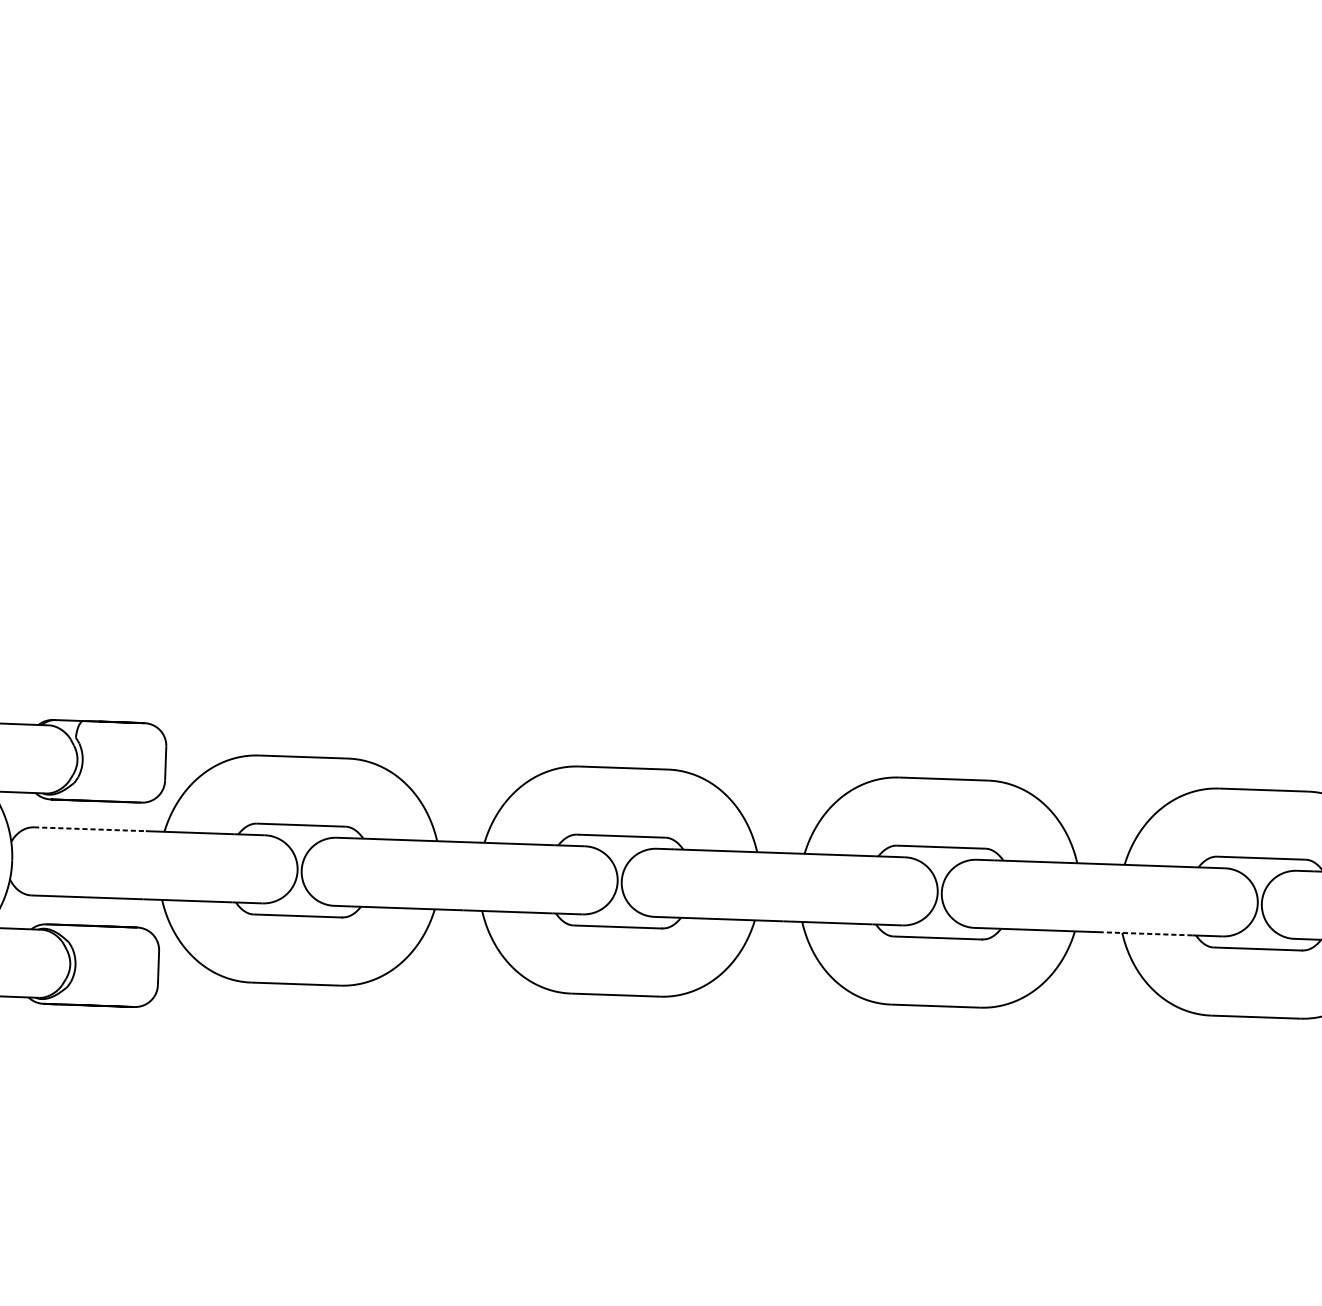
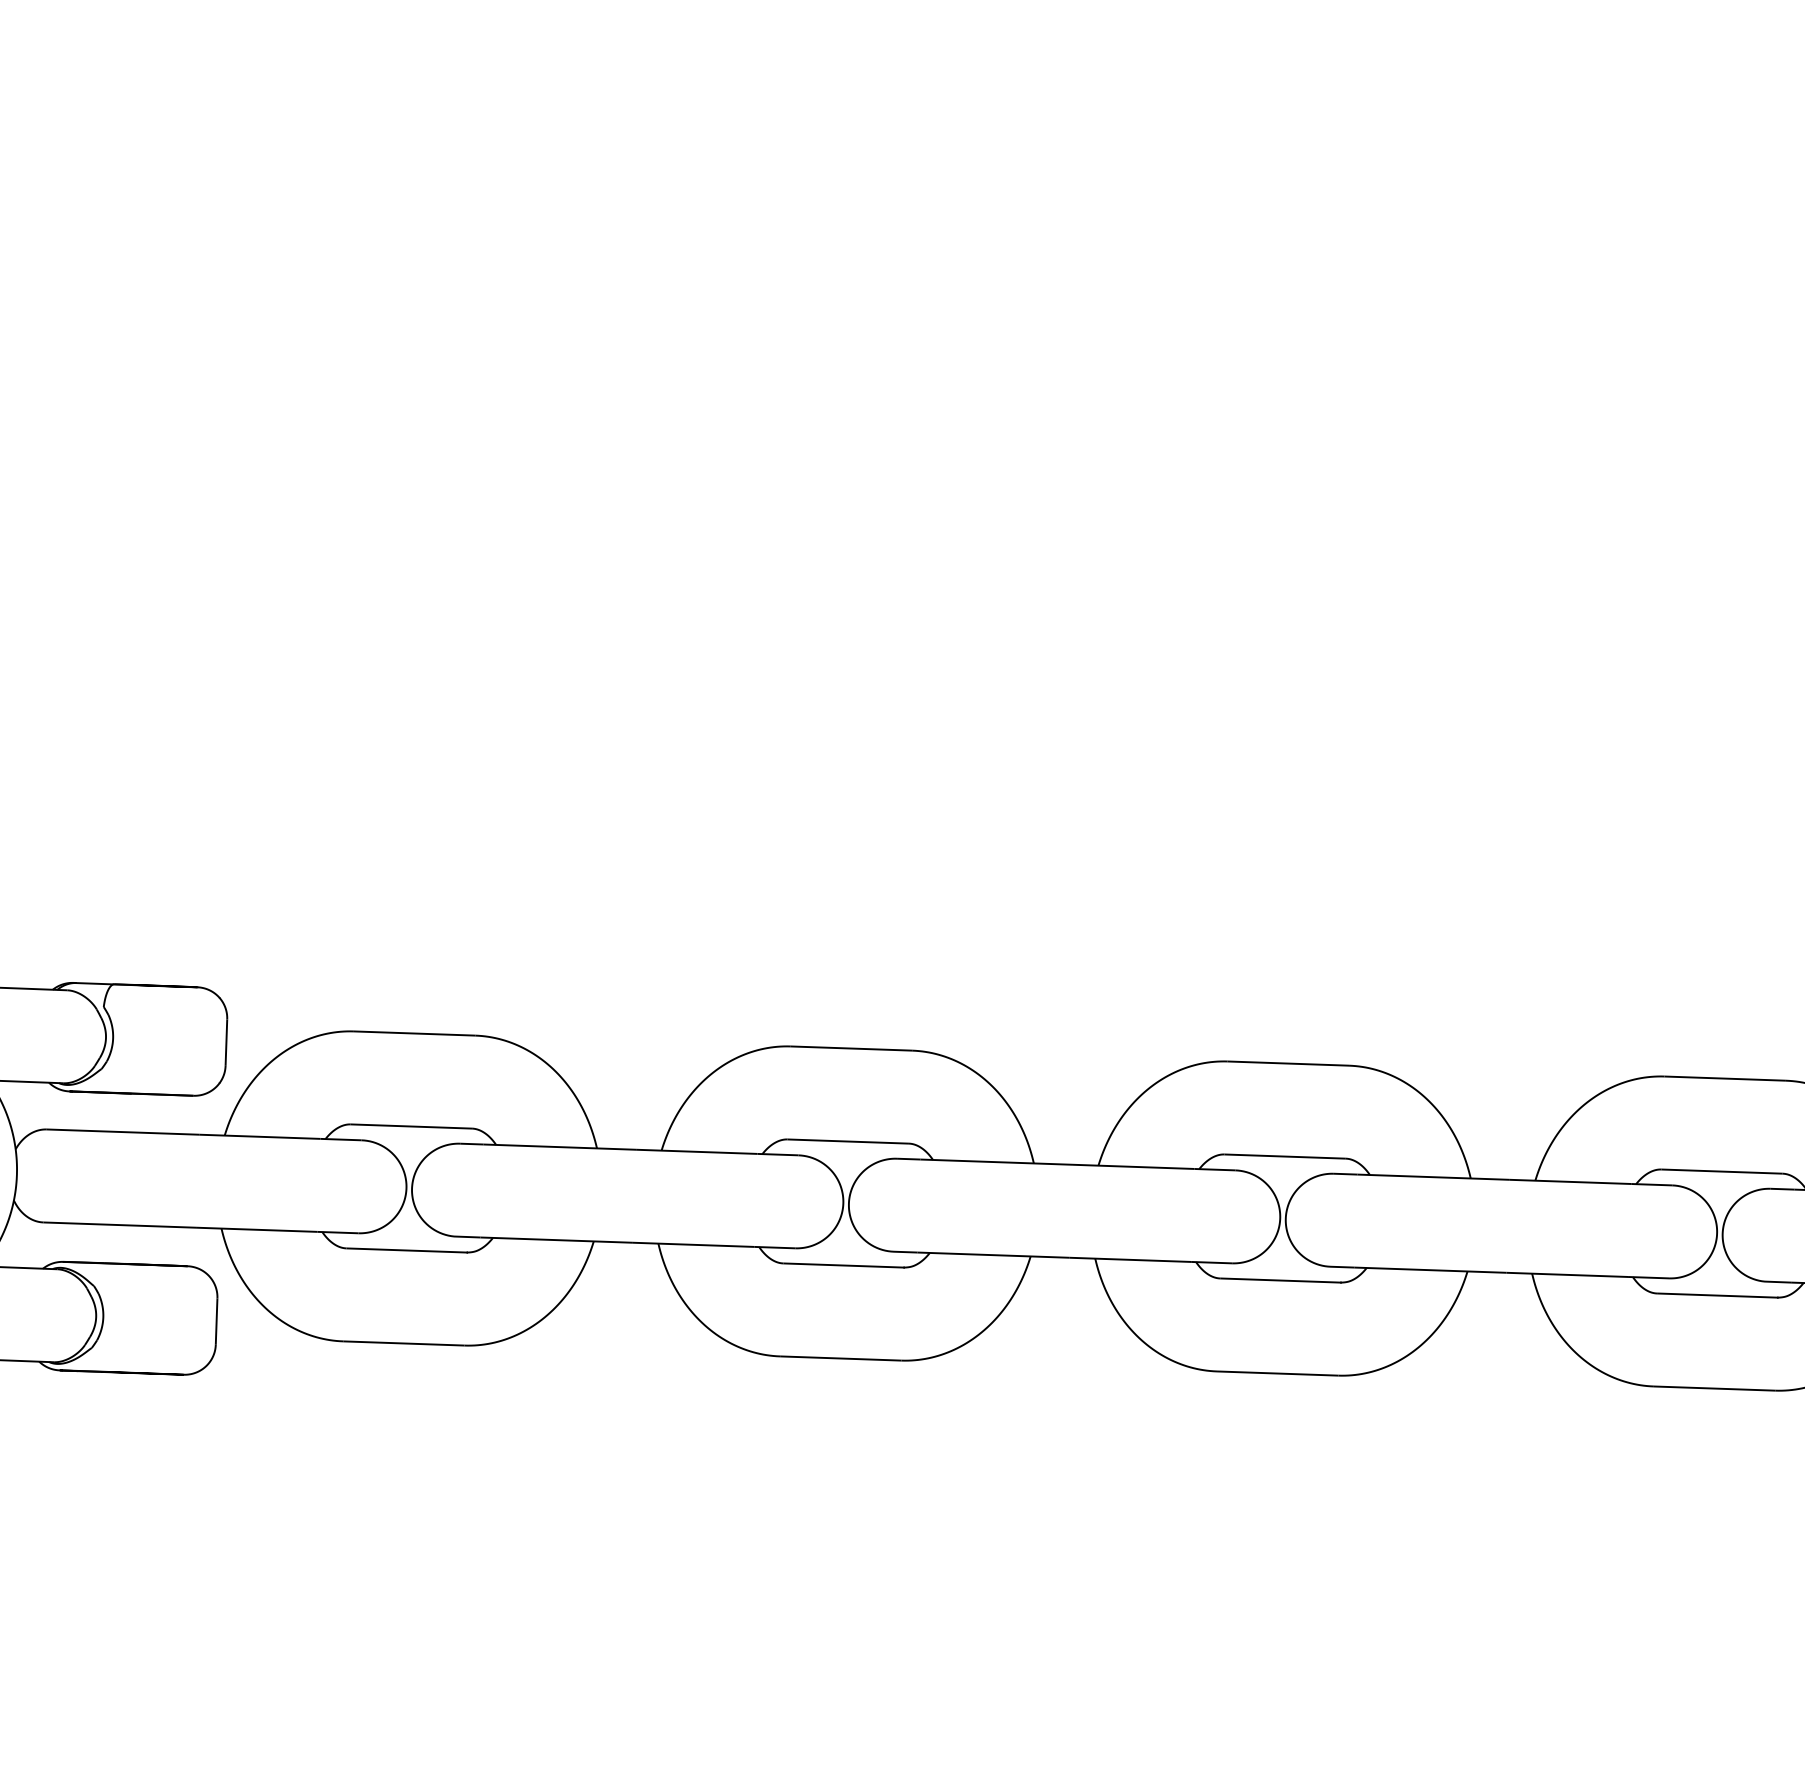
line: (90, 829) -> (123, 1132), dashed -> solid
line: (1148, 933) -> (1567, 1274), dashed -> solid

